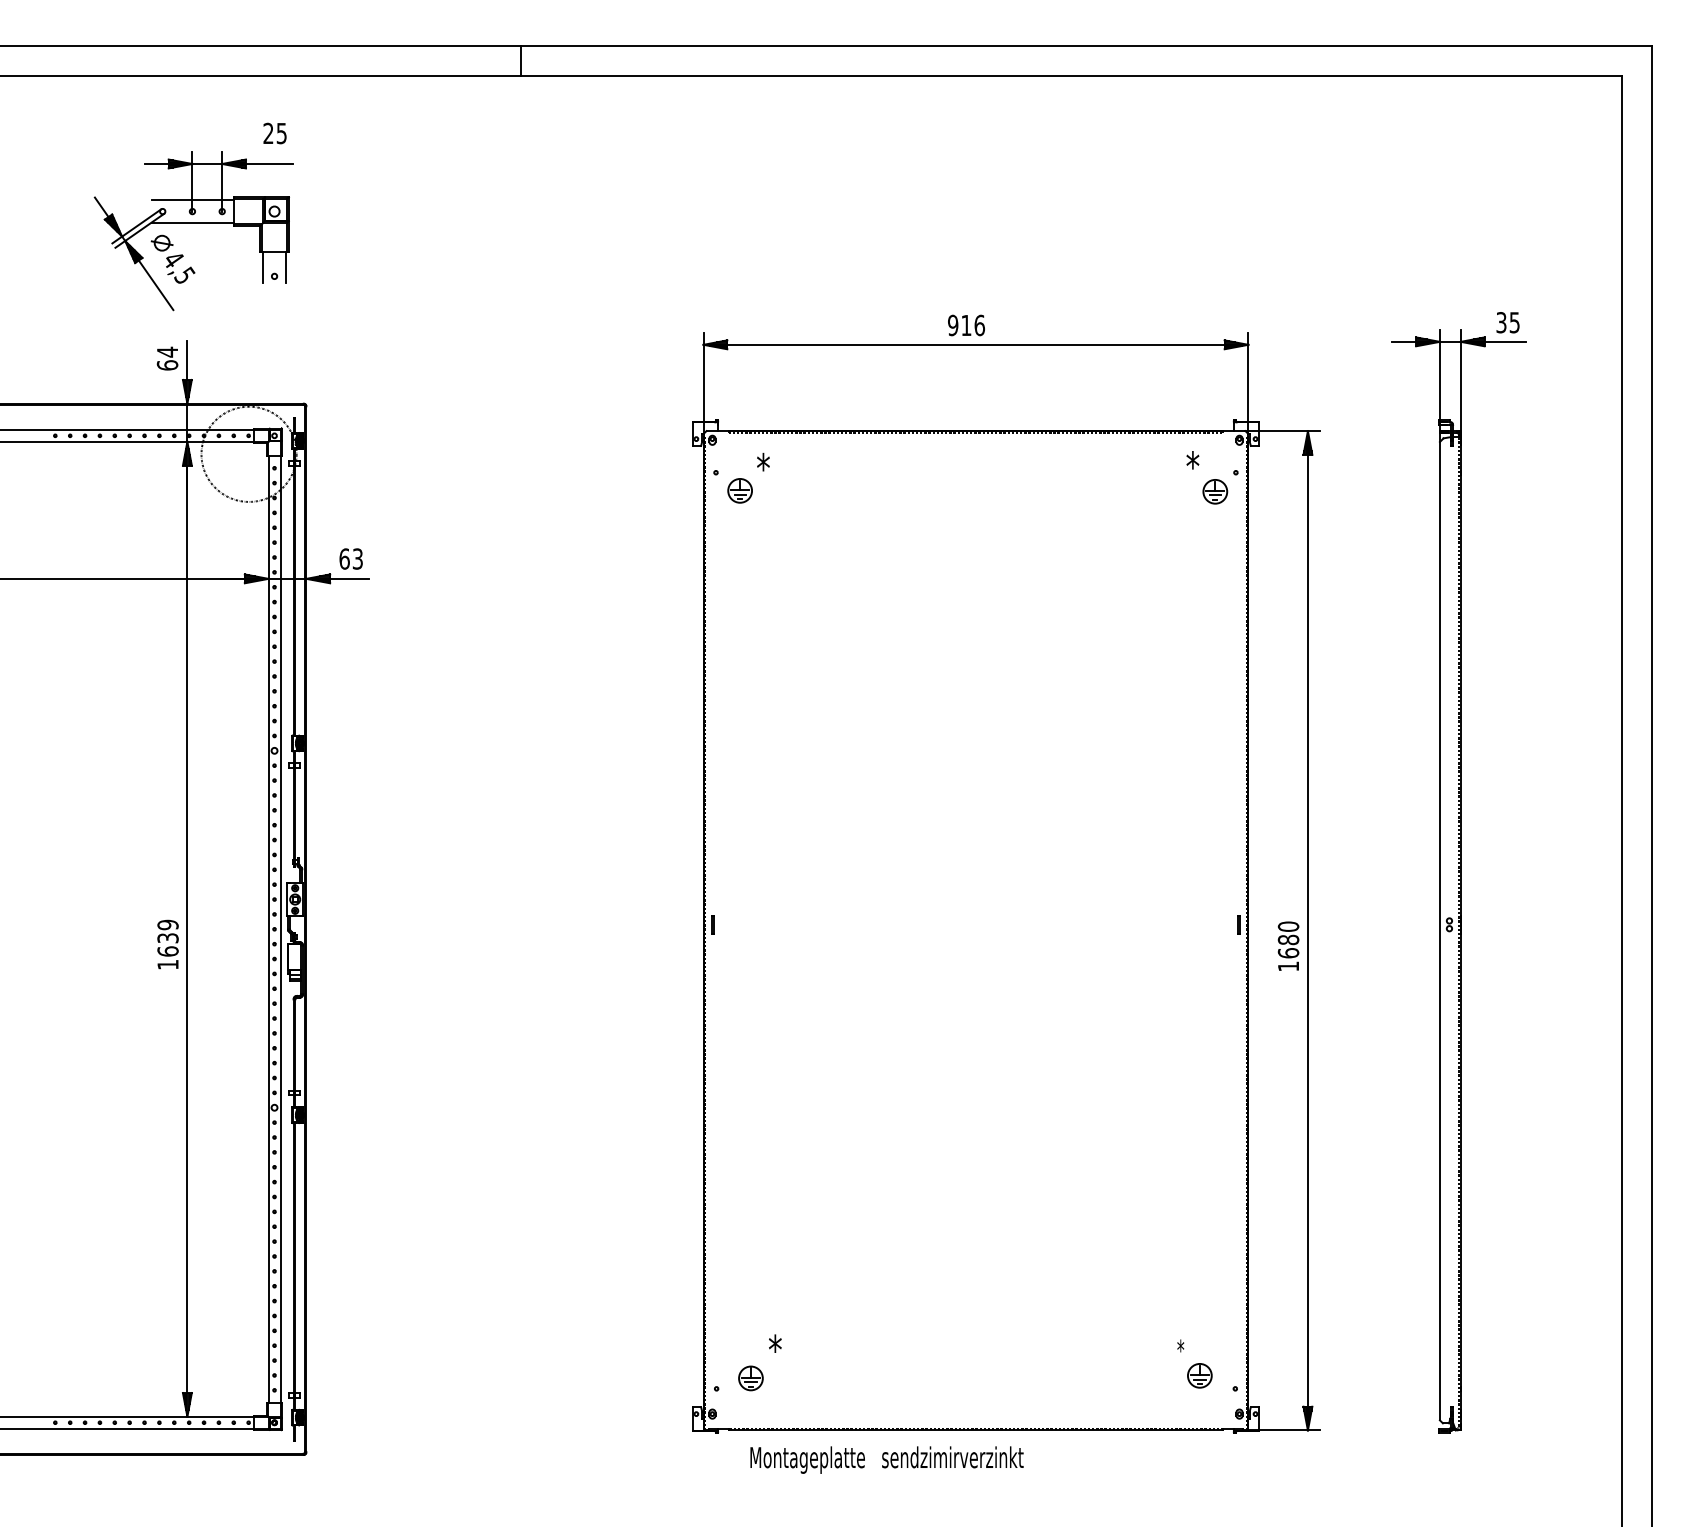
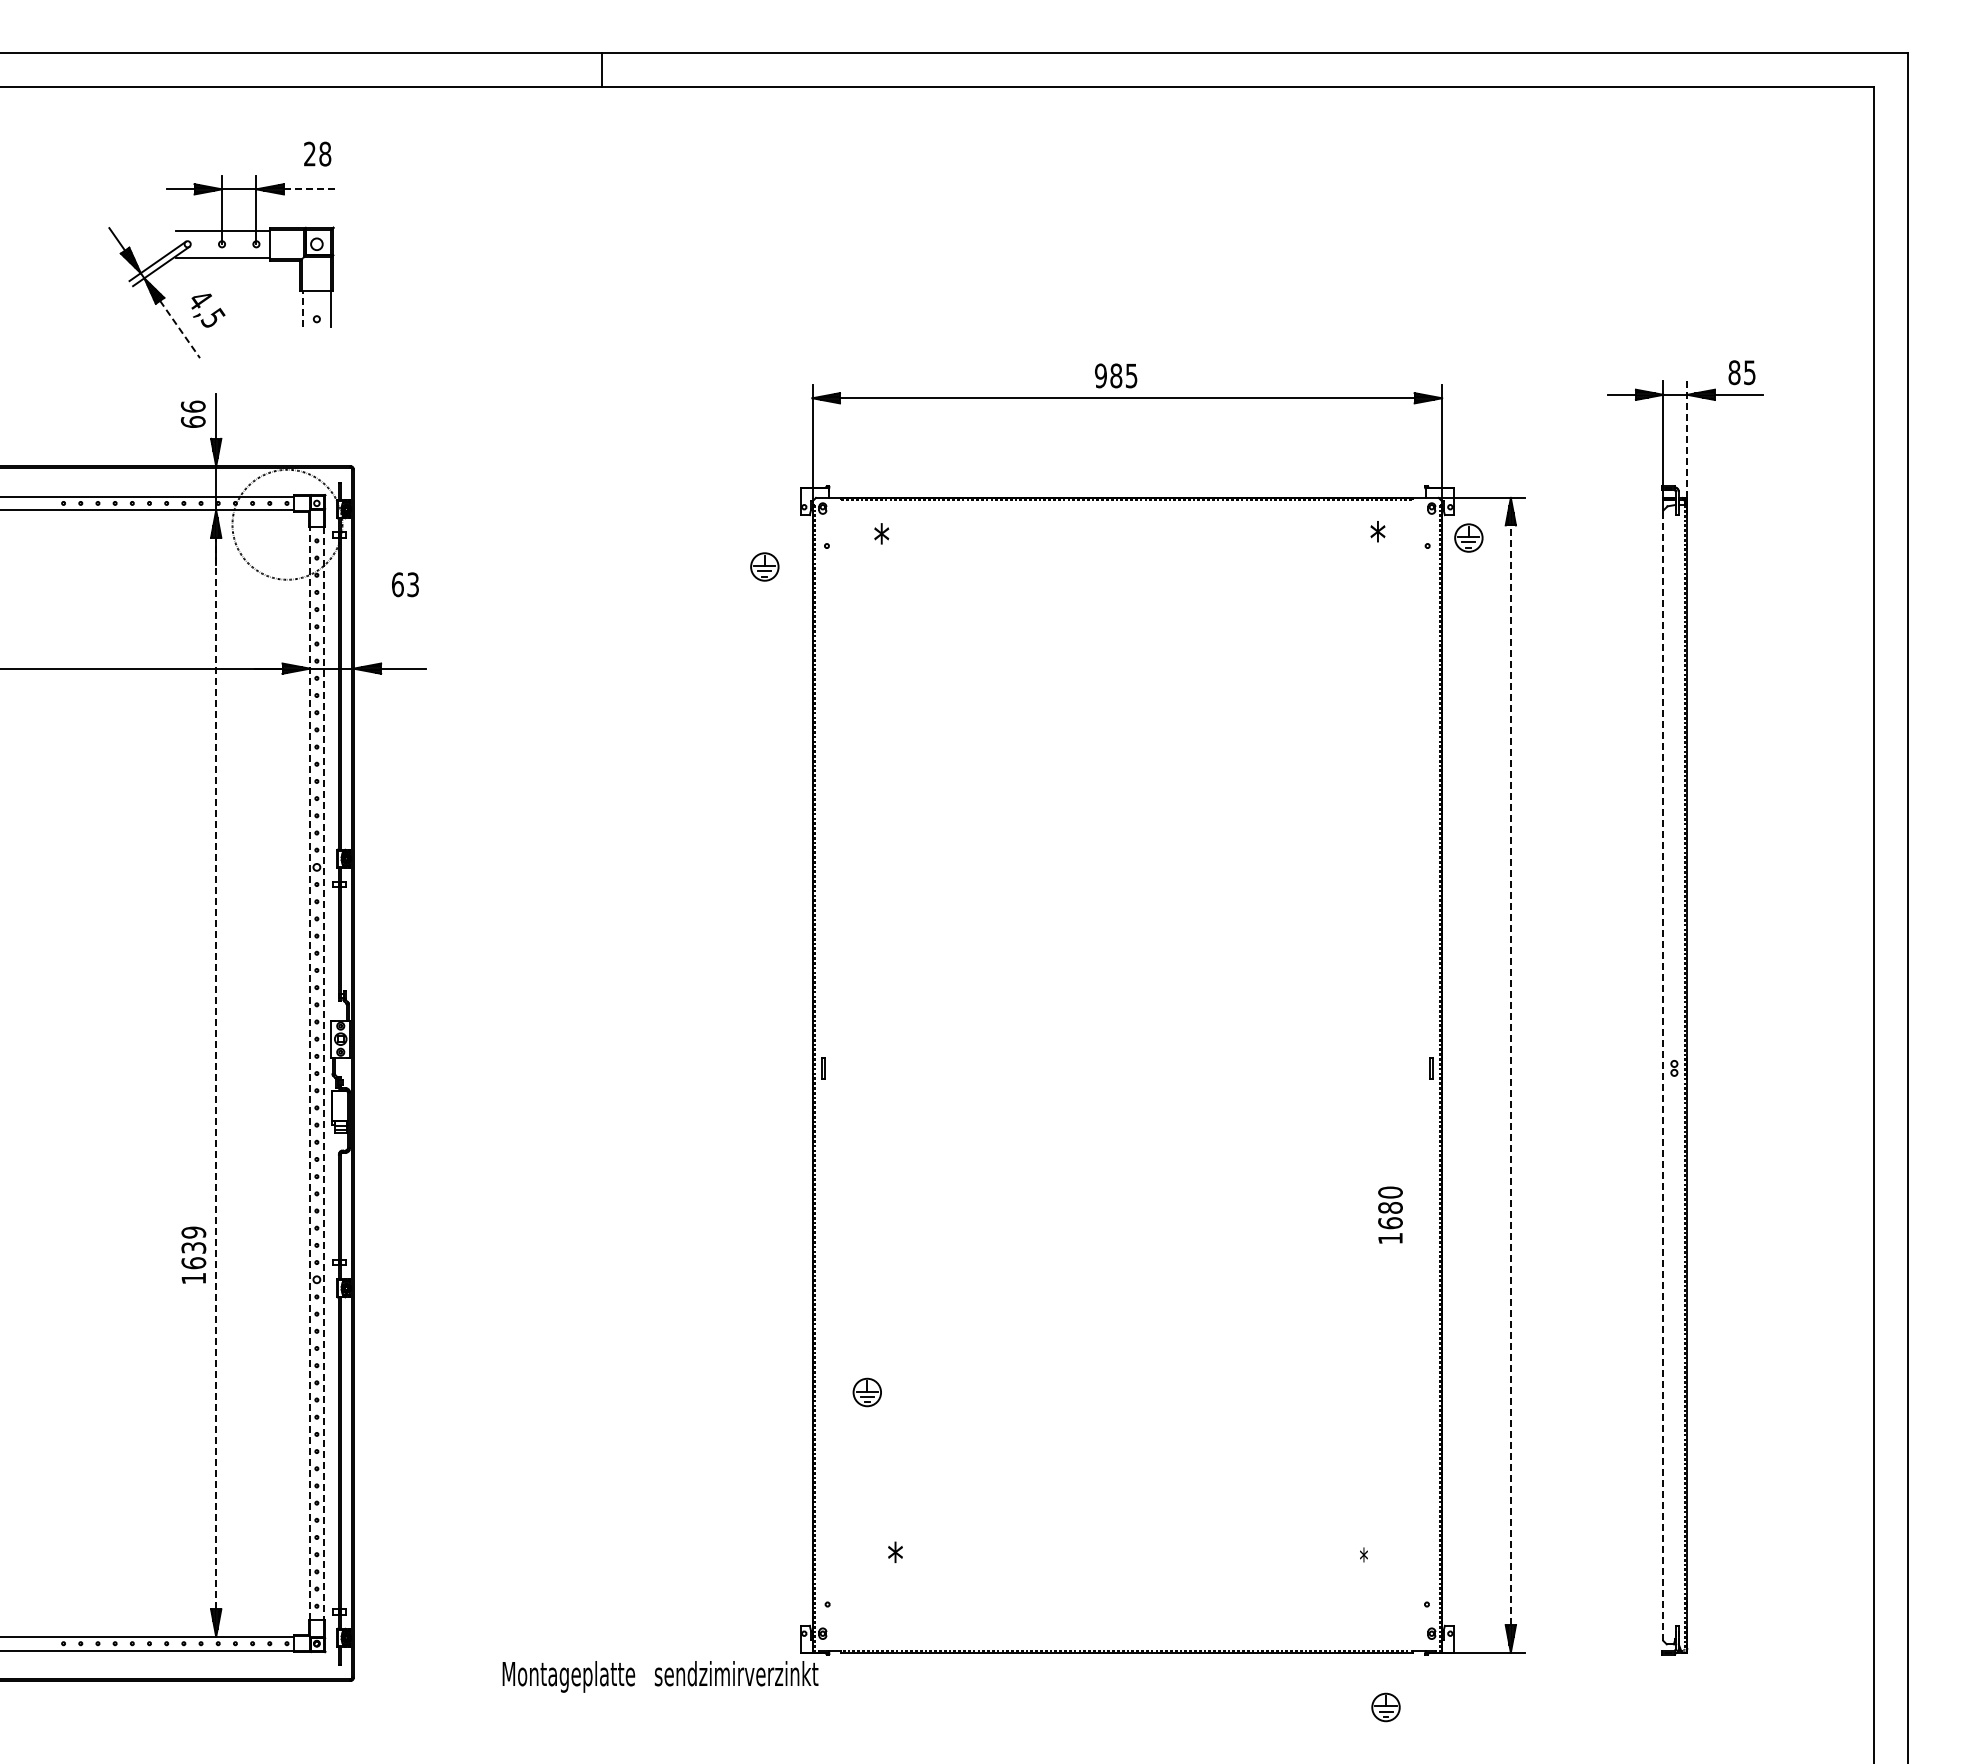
text: (282, 132) -> (325, 153), 25 -> 28
line: (269, 164) -> (311, 189), solid -> dashed
part: (161, 242) -> (186, 280), removed
line: (262, 267) -> (303, 308), solid -> dashed
line: (156, 285) -> (180, 329), solid -> dashed
text: (1501, 322) -> (1734, 372), 35 -> 85
text: (972, 325) -> (1123, 375), 916 -> 985
text: (166, 351) -> (192, 406), 64 -> 66
line: (1460, 381) -> (1687, 440), solid -> dashed
part: (739, 490) -> (764, 566), moved
part: (1215, 491) -> (1468, 537), moved
text: (351, 558) -> (405, 584), moved
line: (187, 929) -> (216, 1073), solid -> dashed
line: (269, 929) -> (310, 1073), solid -> dashed
line: (280, 929) -> (323, 1073), solid -> dashed
line: (1307, 930) -> (1510, 1075), solid -> dashed
line: (1440, 930) -> (1663, 1075), solid -> dashed
text: (167, 943) -> (193, 1254), moved
text: (1288, 945) -> (1390, 1214), moved
part: (1199, 1375) -> (1385, 1707), moved
part: (750, 1378) -> (866, 1392), moved
text: (886, 1459) -> (660, 1676), moved

